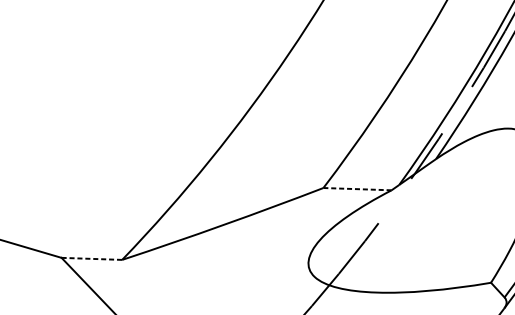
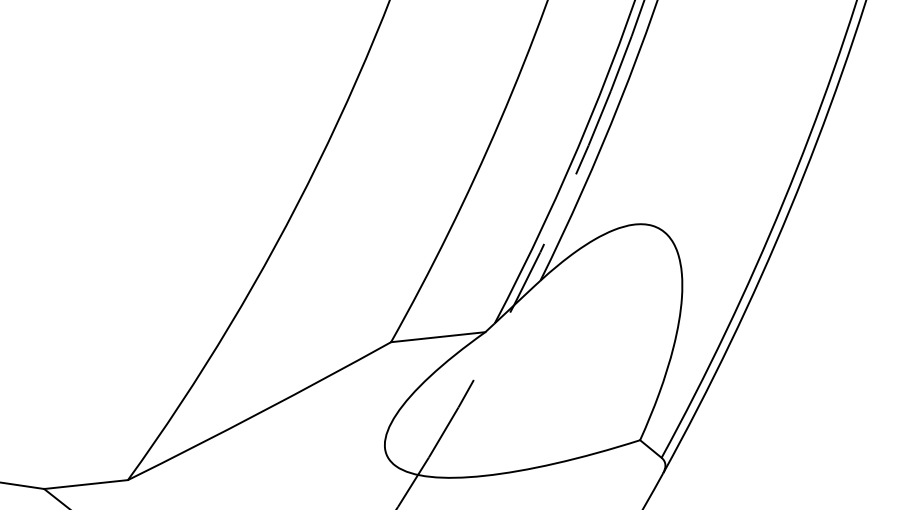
line: (356, 189) -> (437, 337), dashed -> solid
line: (92, 258) -> (86, 484), dashed -> solid

